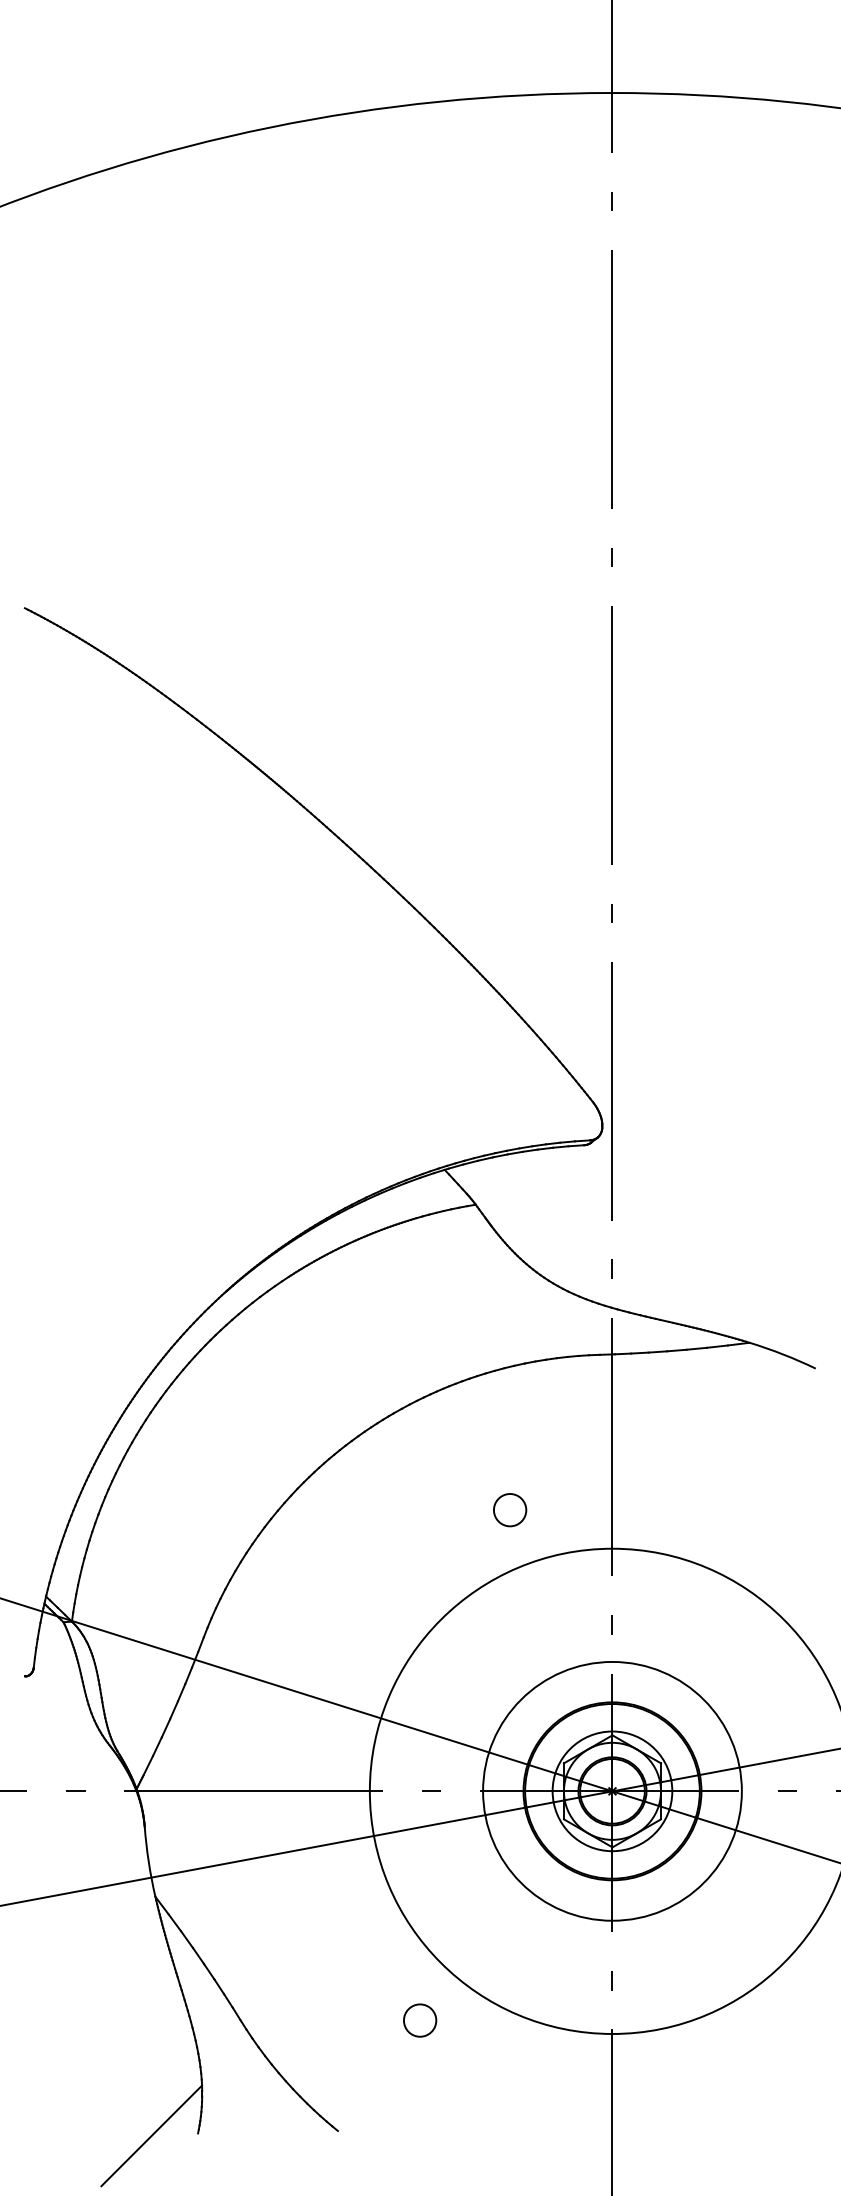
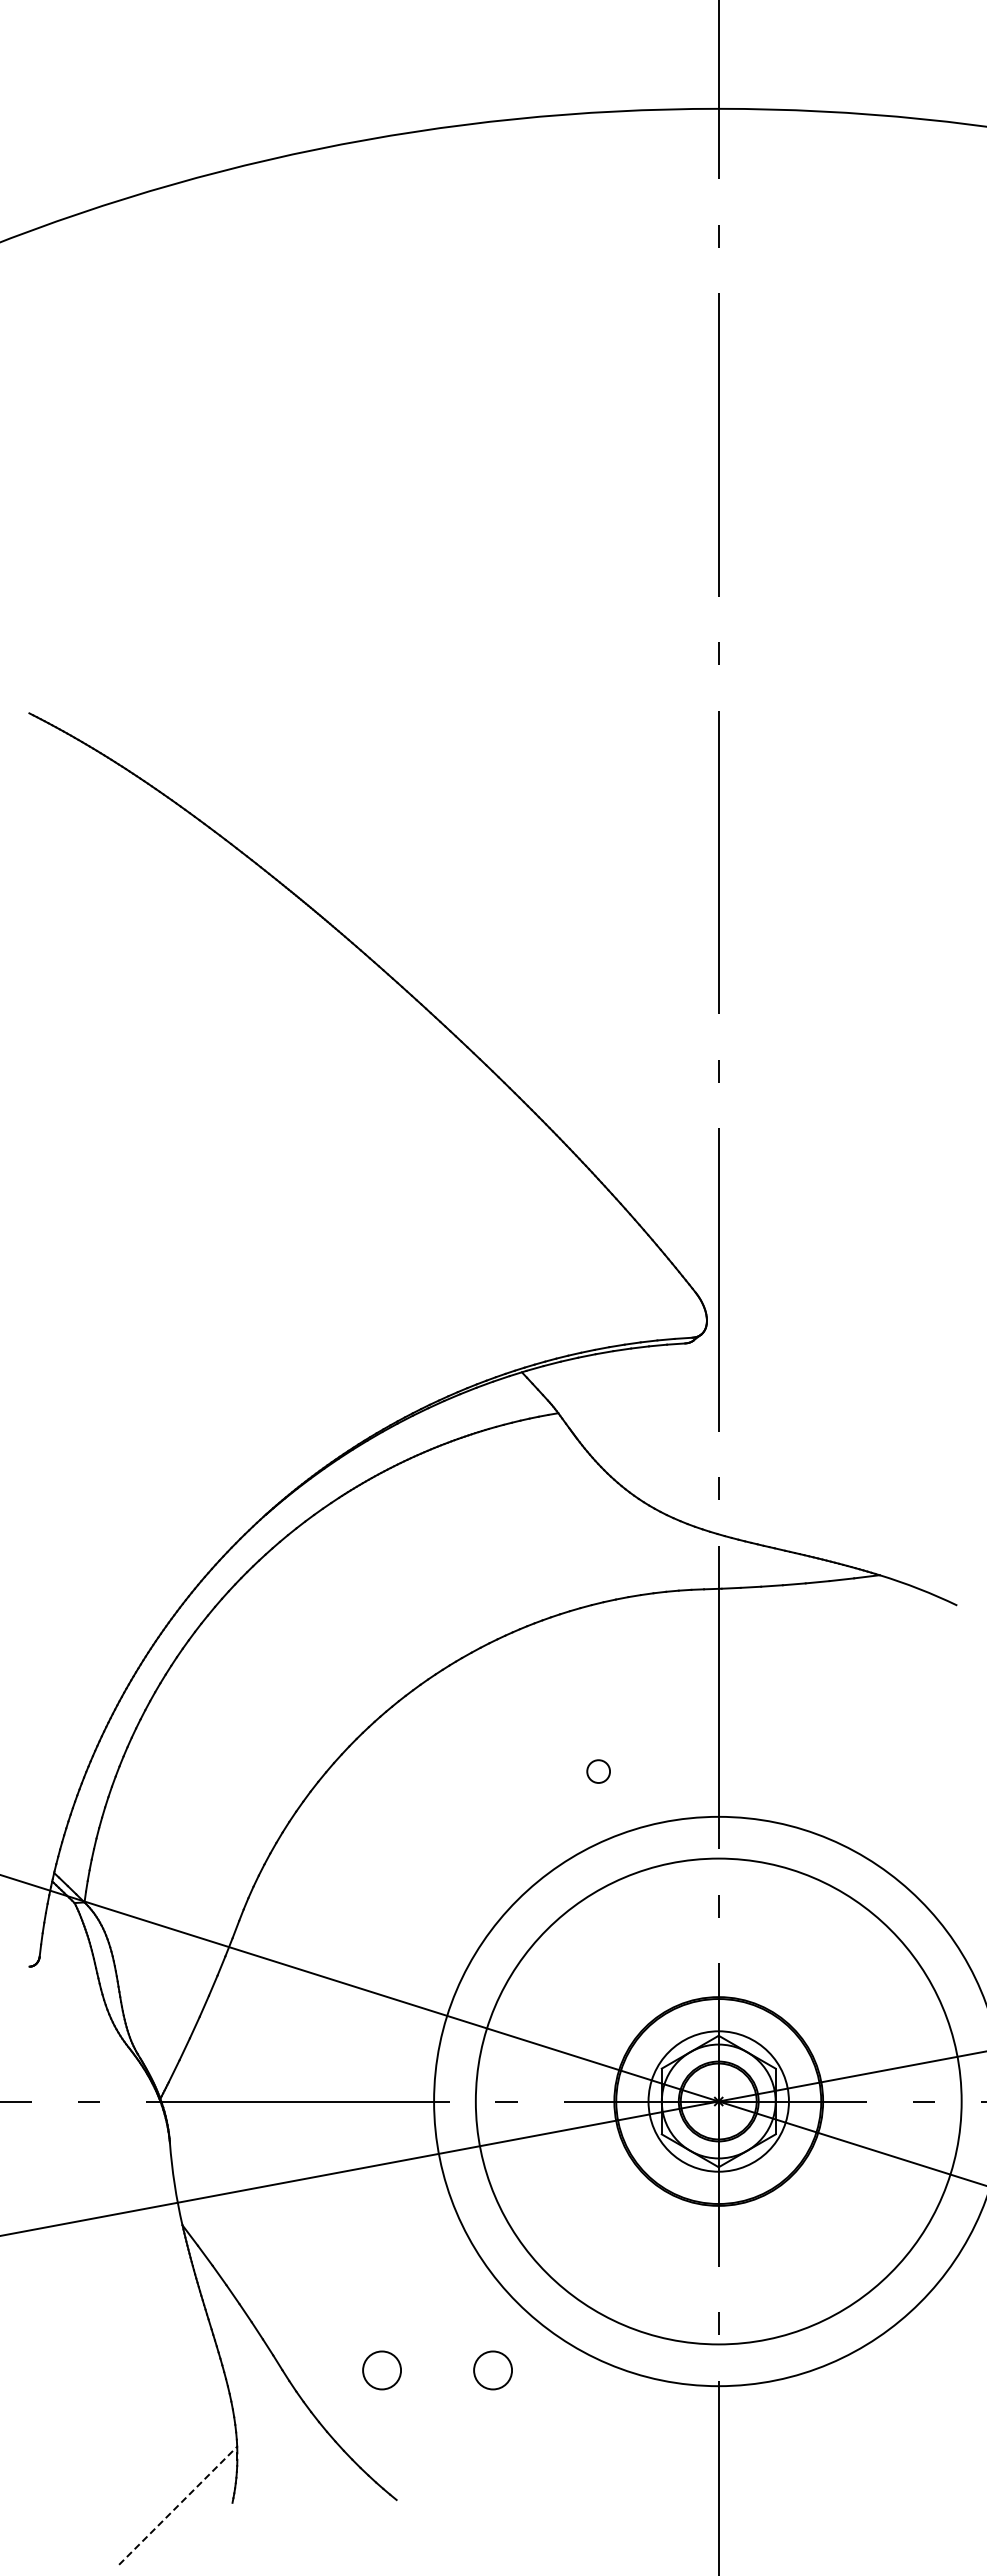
circle: (509, 1510) -> (598, 1771), size x0.6
circle: (612, 1791) -> (718, 2101), size x1.6
circle: (325, 2020) -> (381, 2370), added
line: (152, 2135) -> (178, 2505), solid -> dashed

